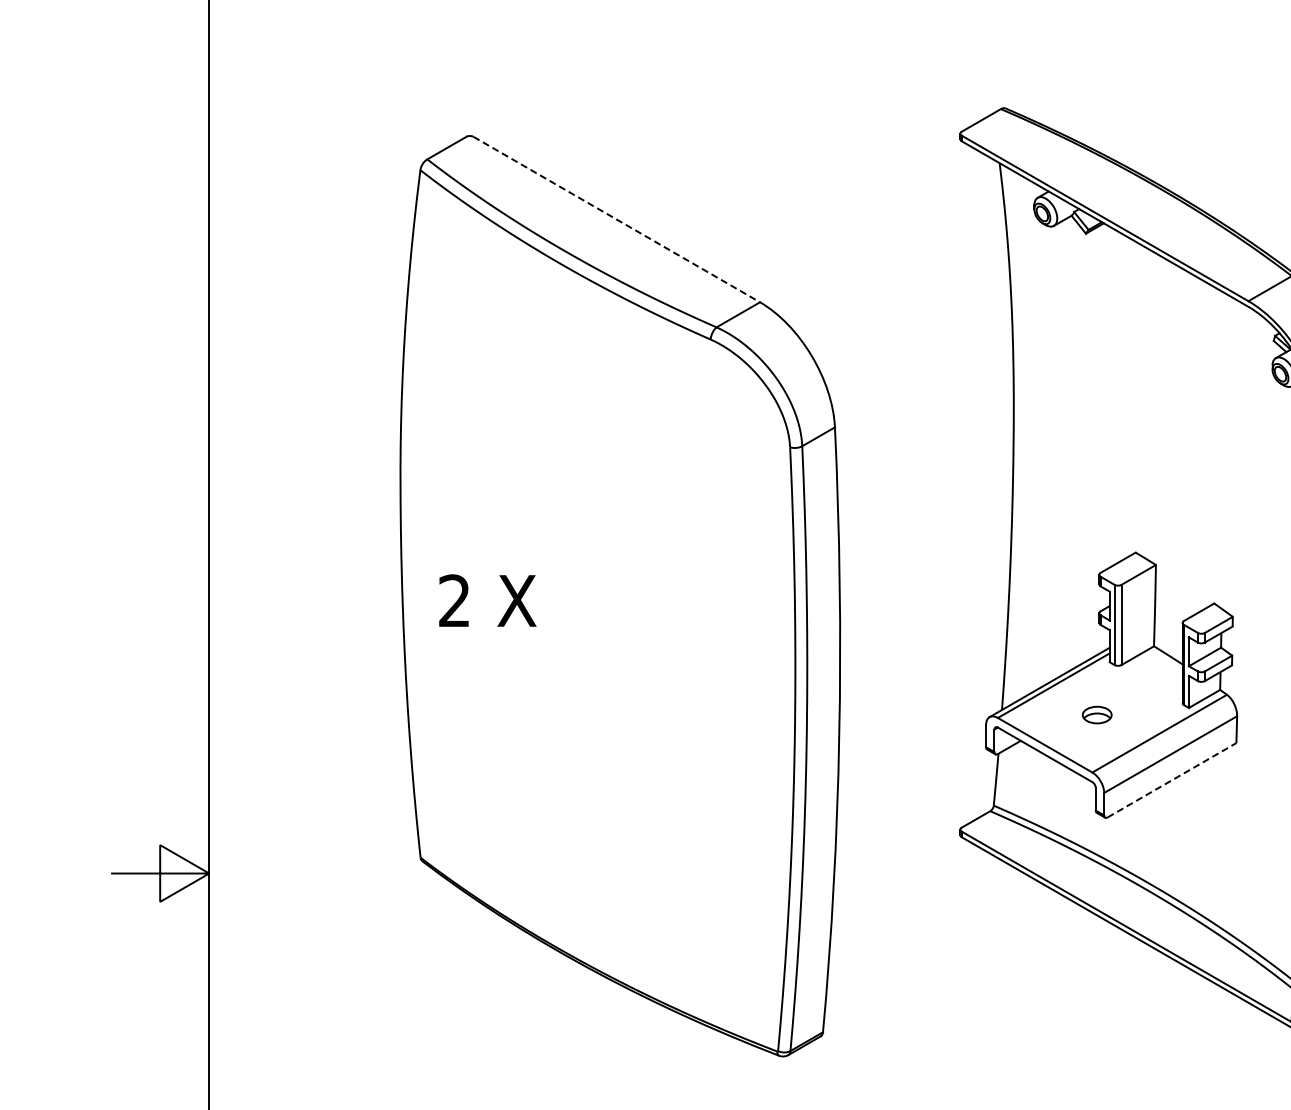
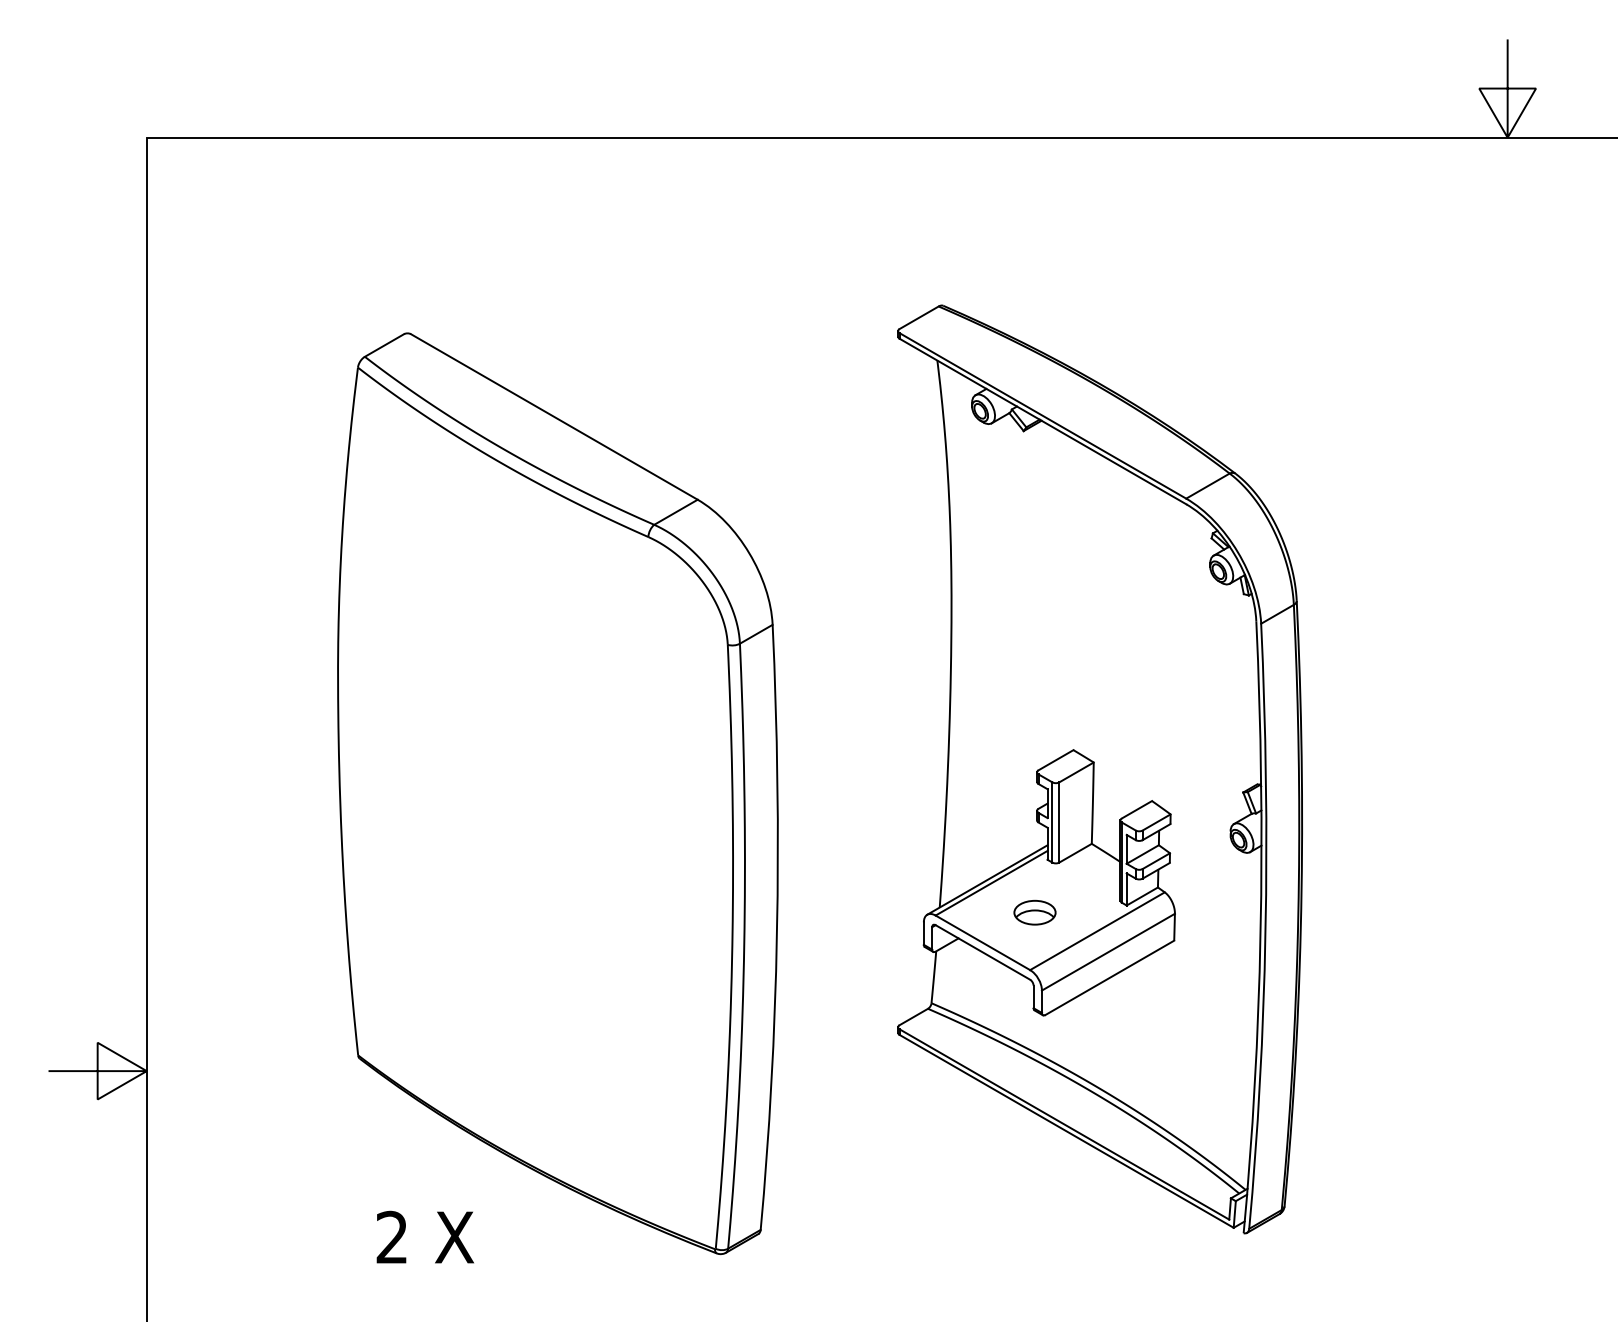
line: (616, 219) -> (554, 416), dashed -> solid
text: (486, 599) -> (424, 1236), moved
part: (1096, 714) -> (1034, 912), size x1.43
line: (1172, 779) -> (1110, 977), dashed -> solid

